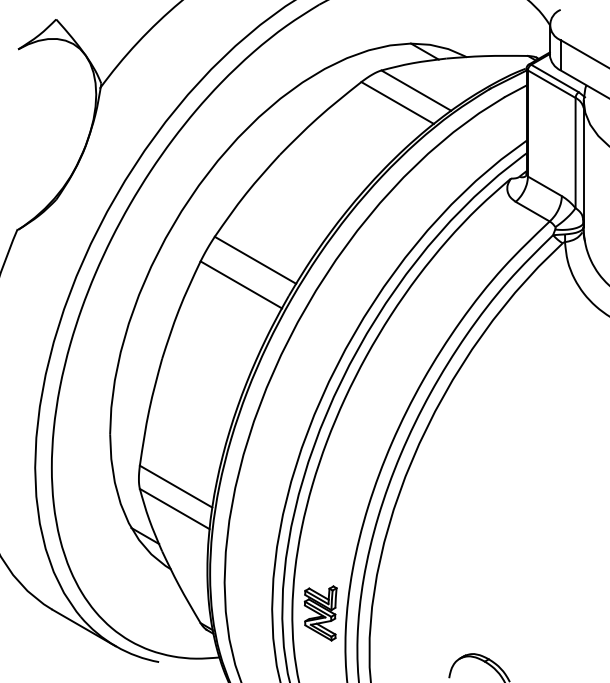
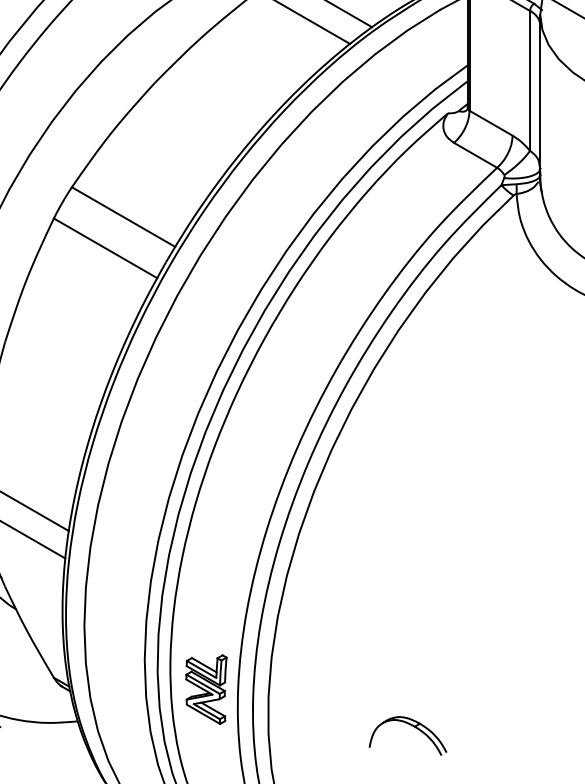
part: (320, 613) -> (206, 689), moved

